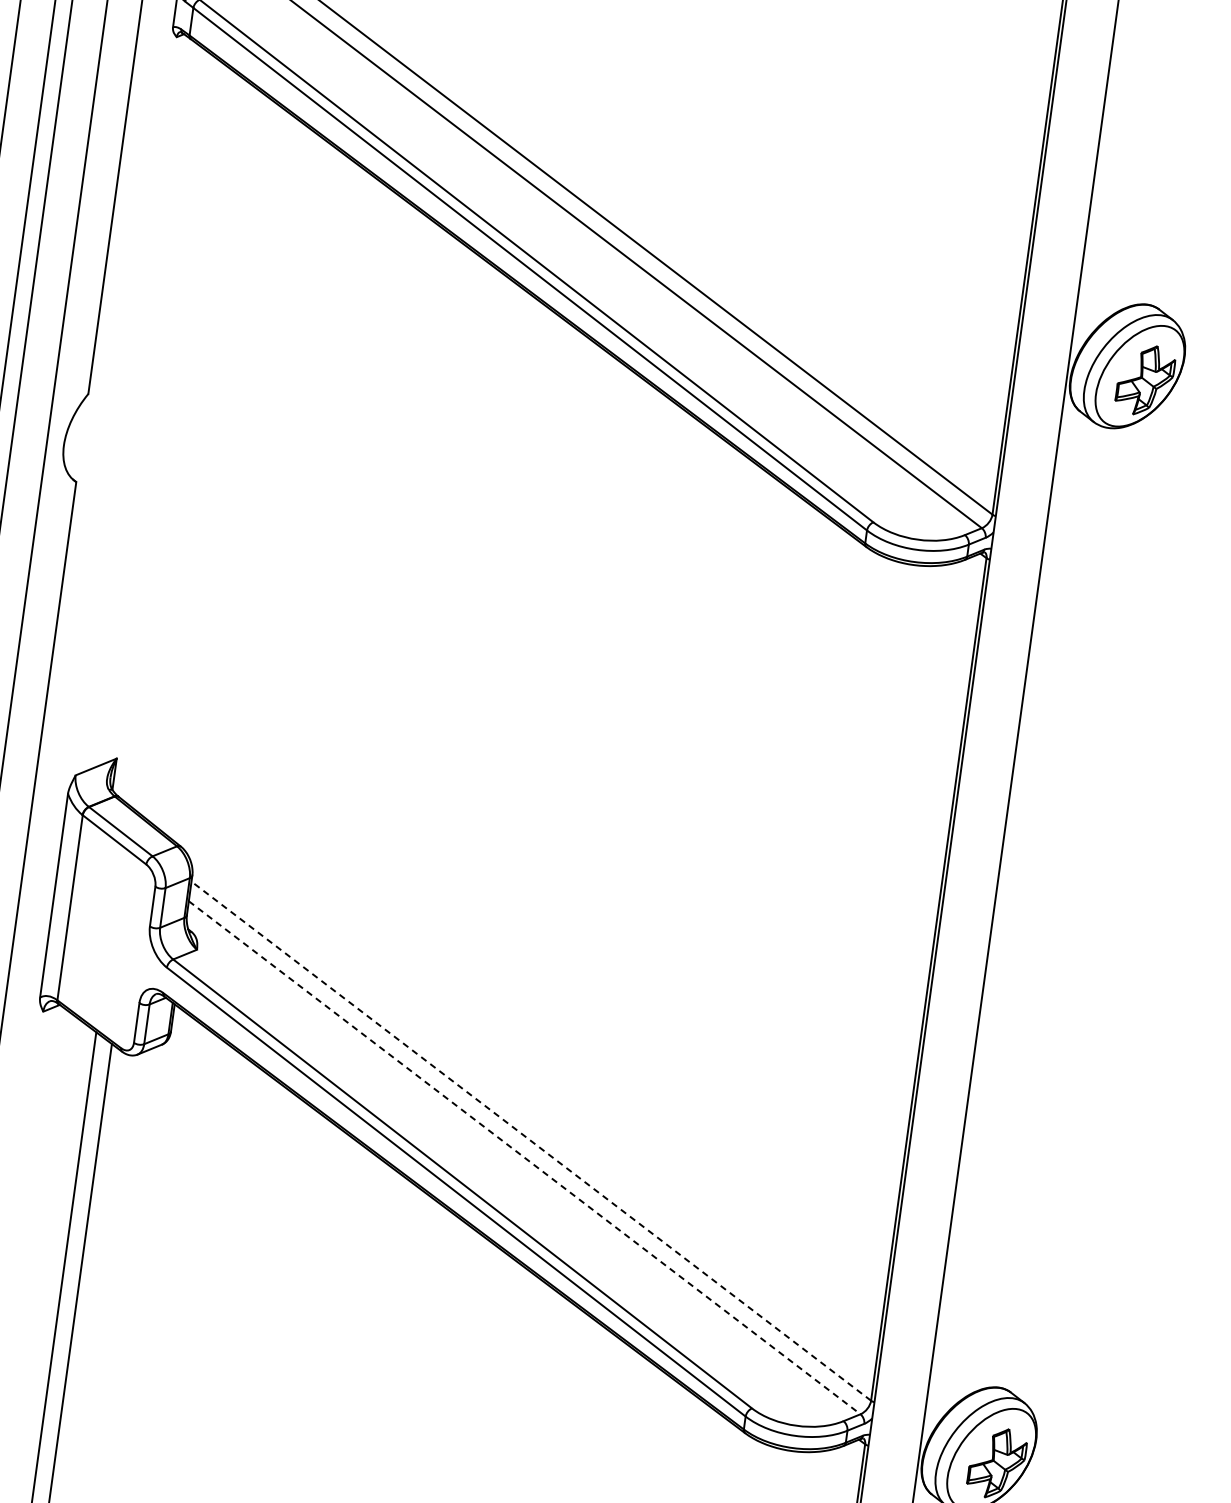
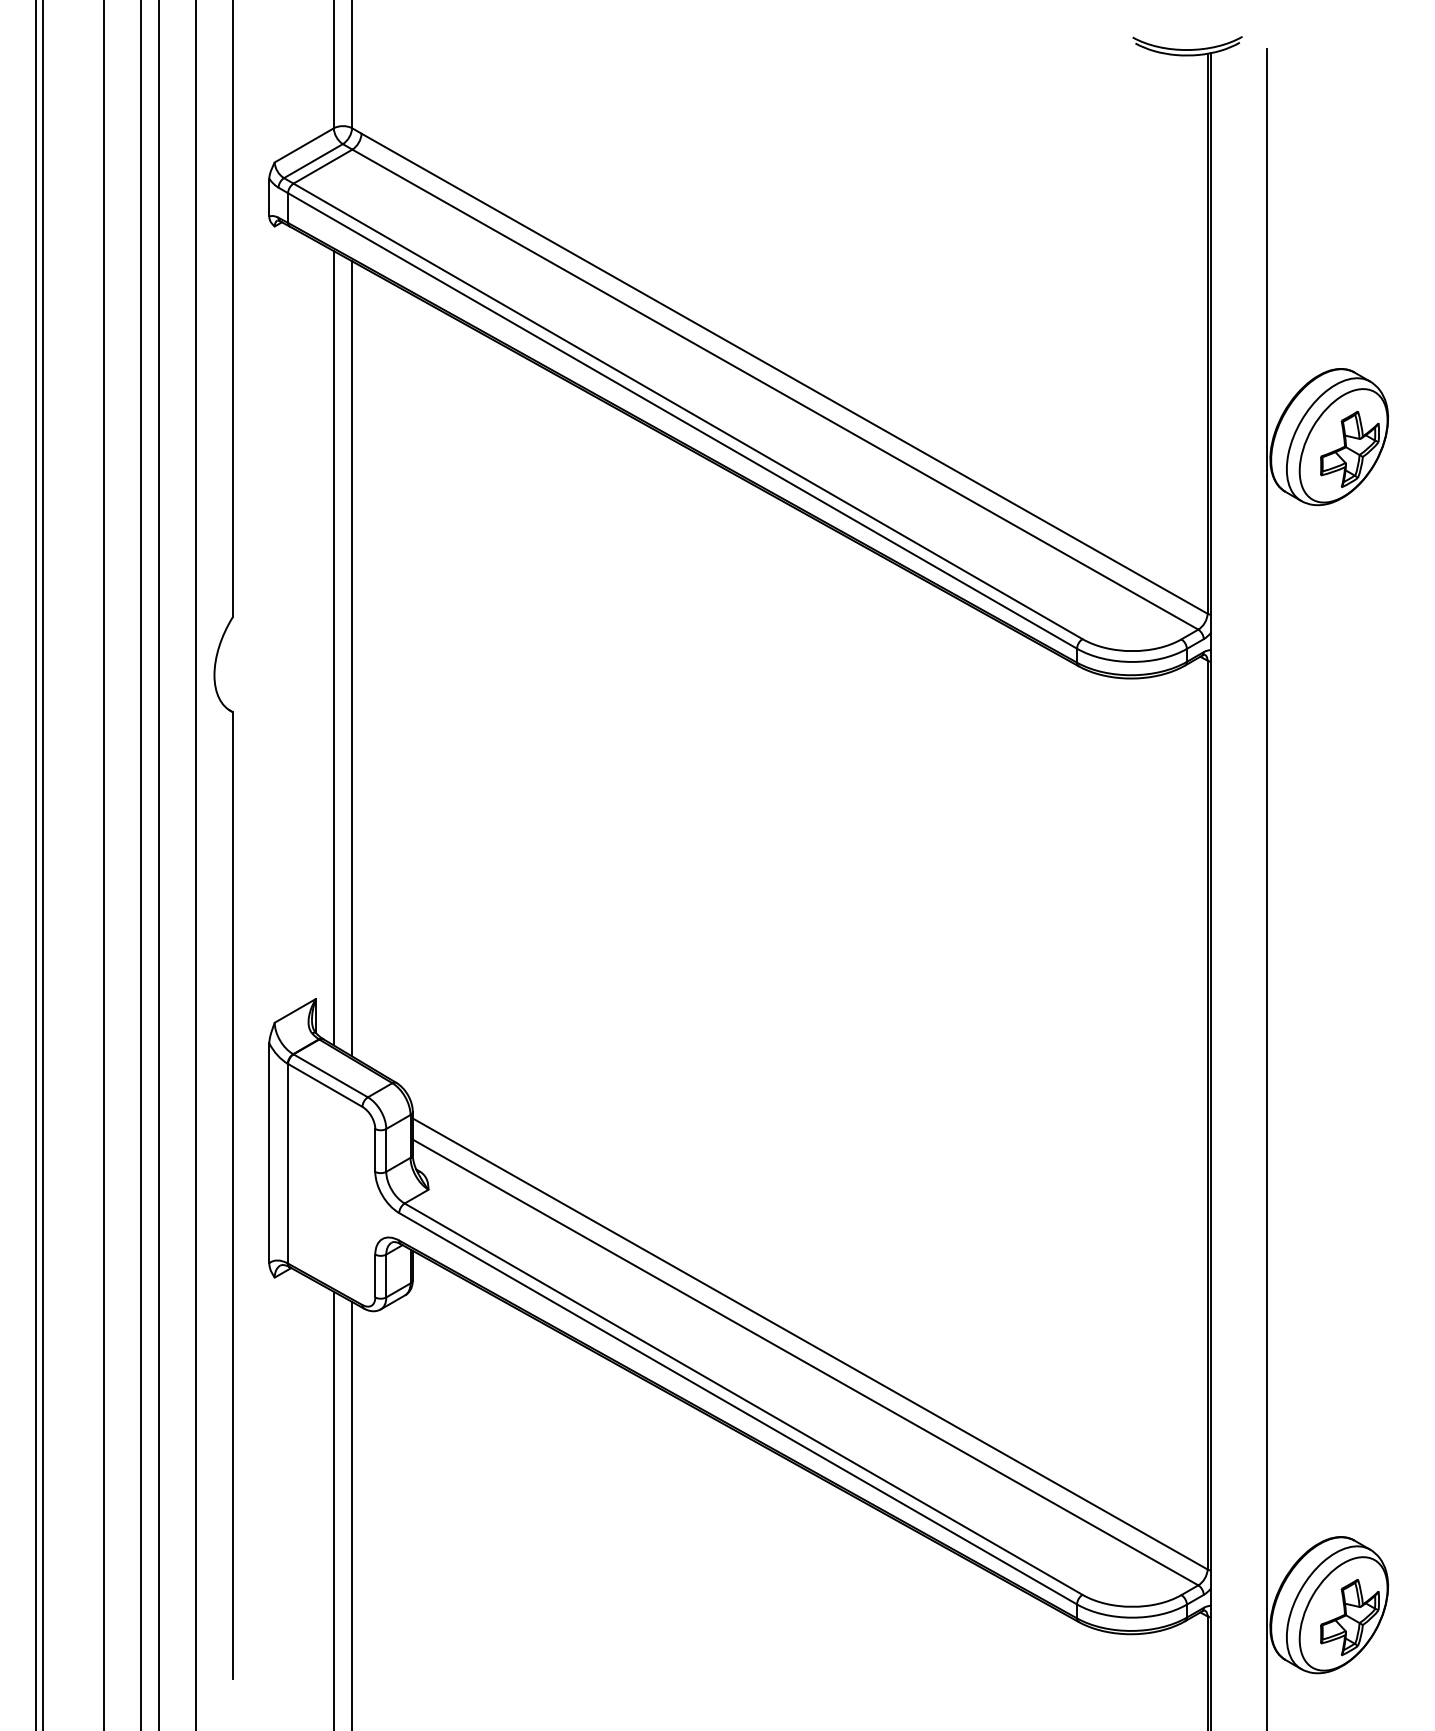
line: (177, 435) -> (333, 648), added
line: (194, 447) -> (352, 658), added
line: (531, 1140) -> (810, 1343), dashed -> solid
line: (524, 1157) -> (805, 1362), dashed -> solid

